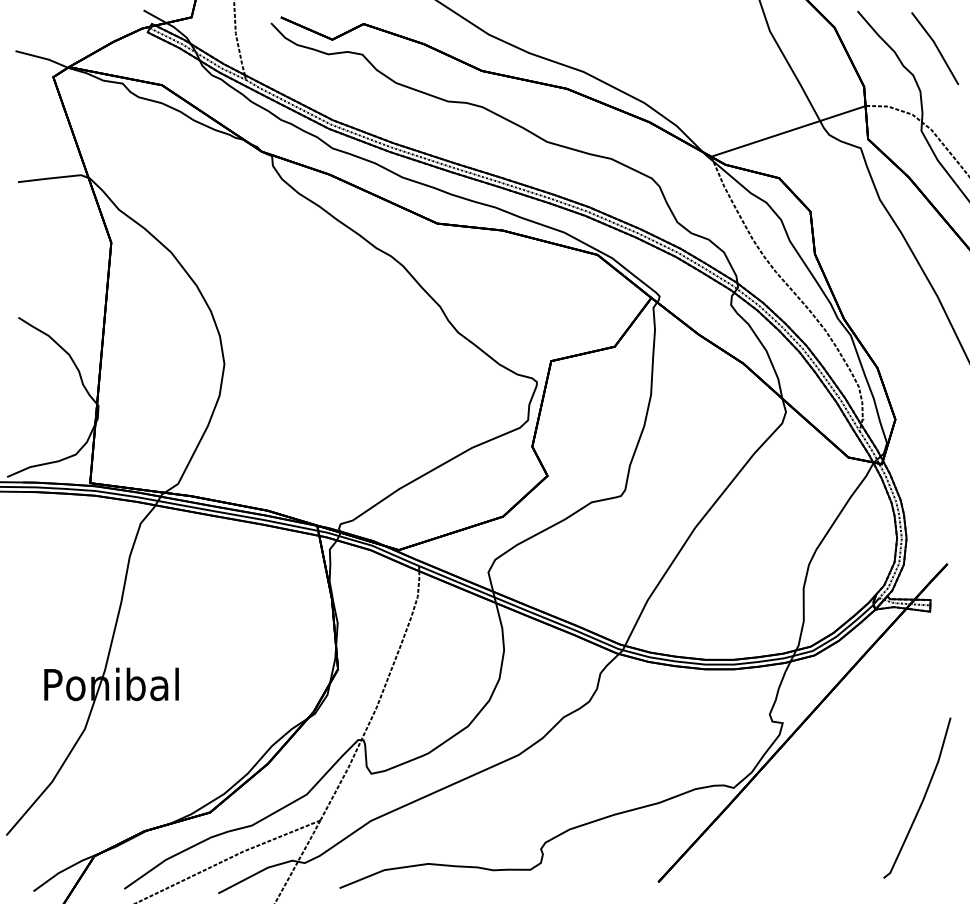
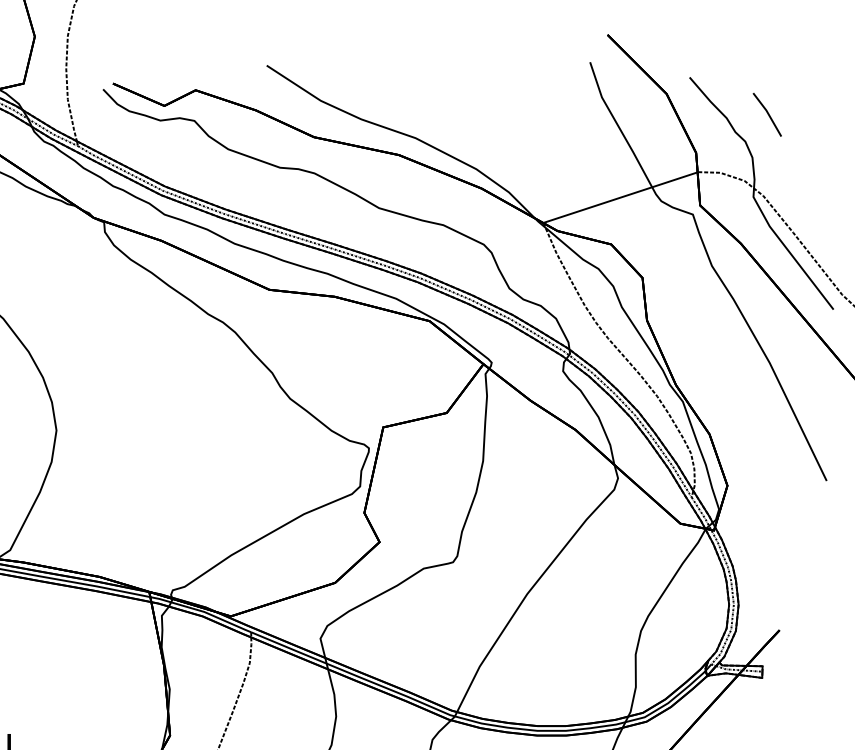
part: (935, 48) -> (767, 114), size x0.6

